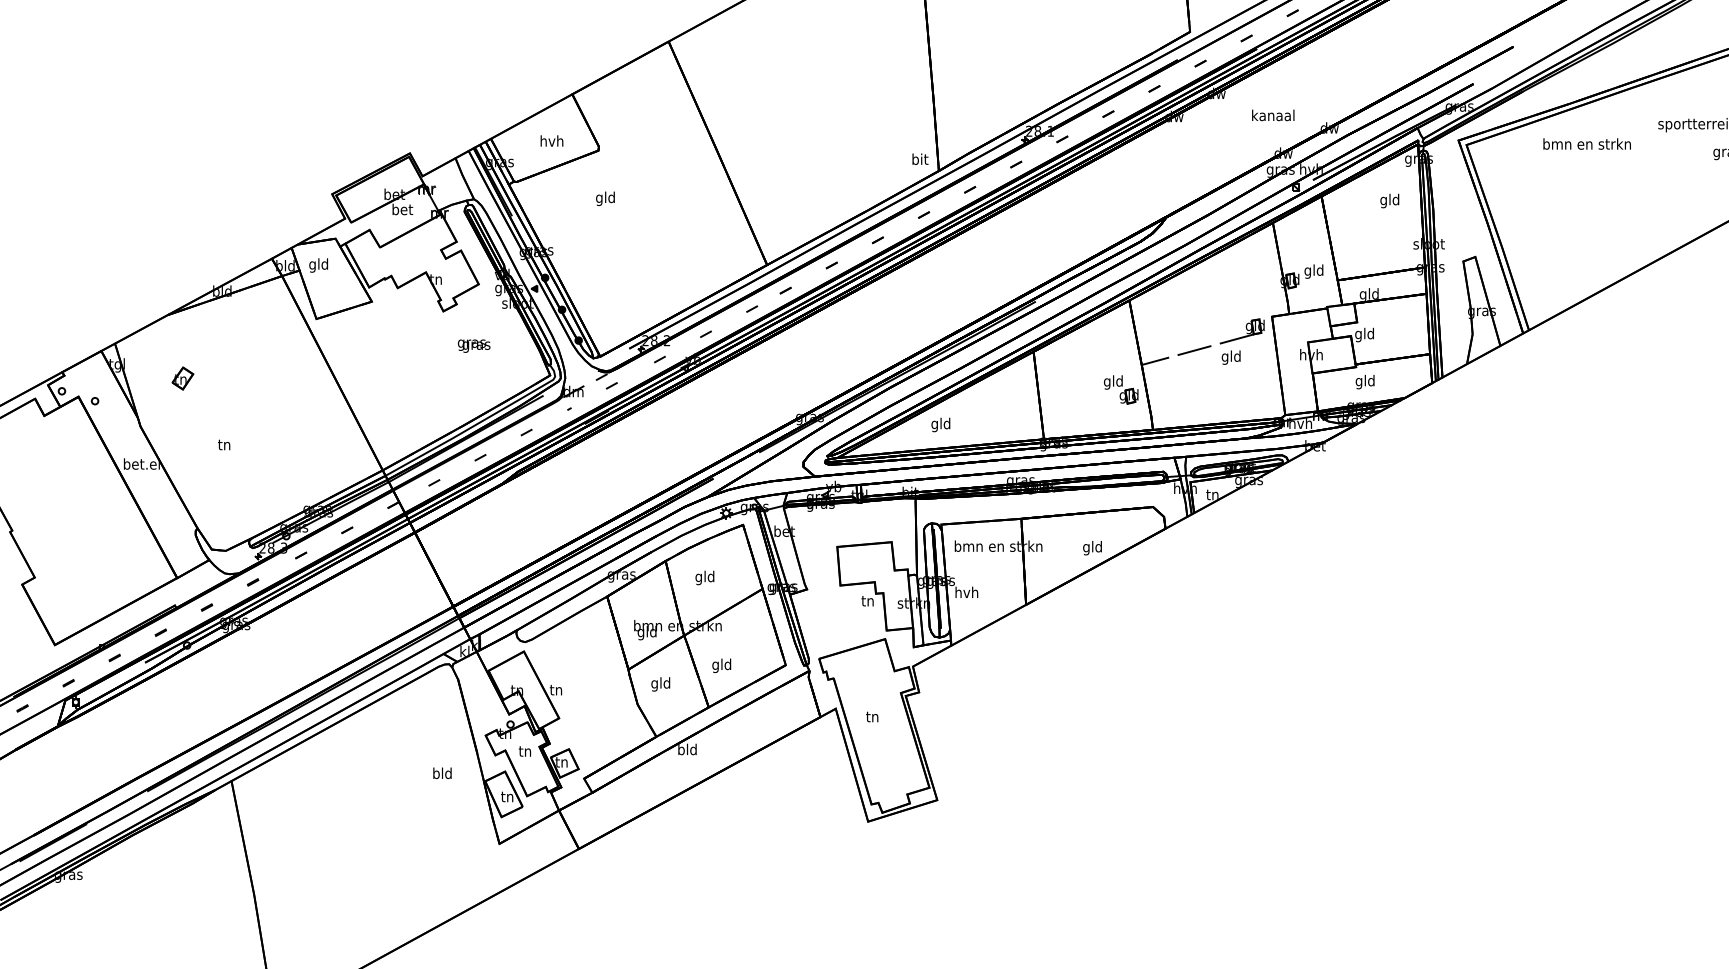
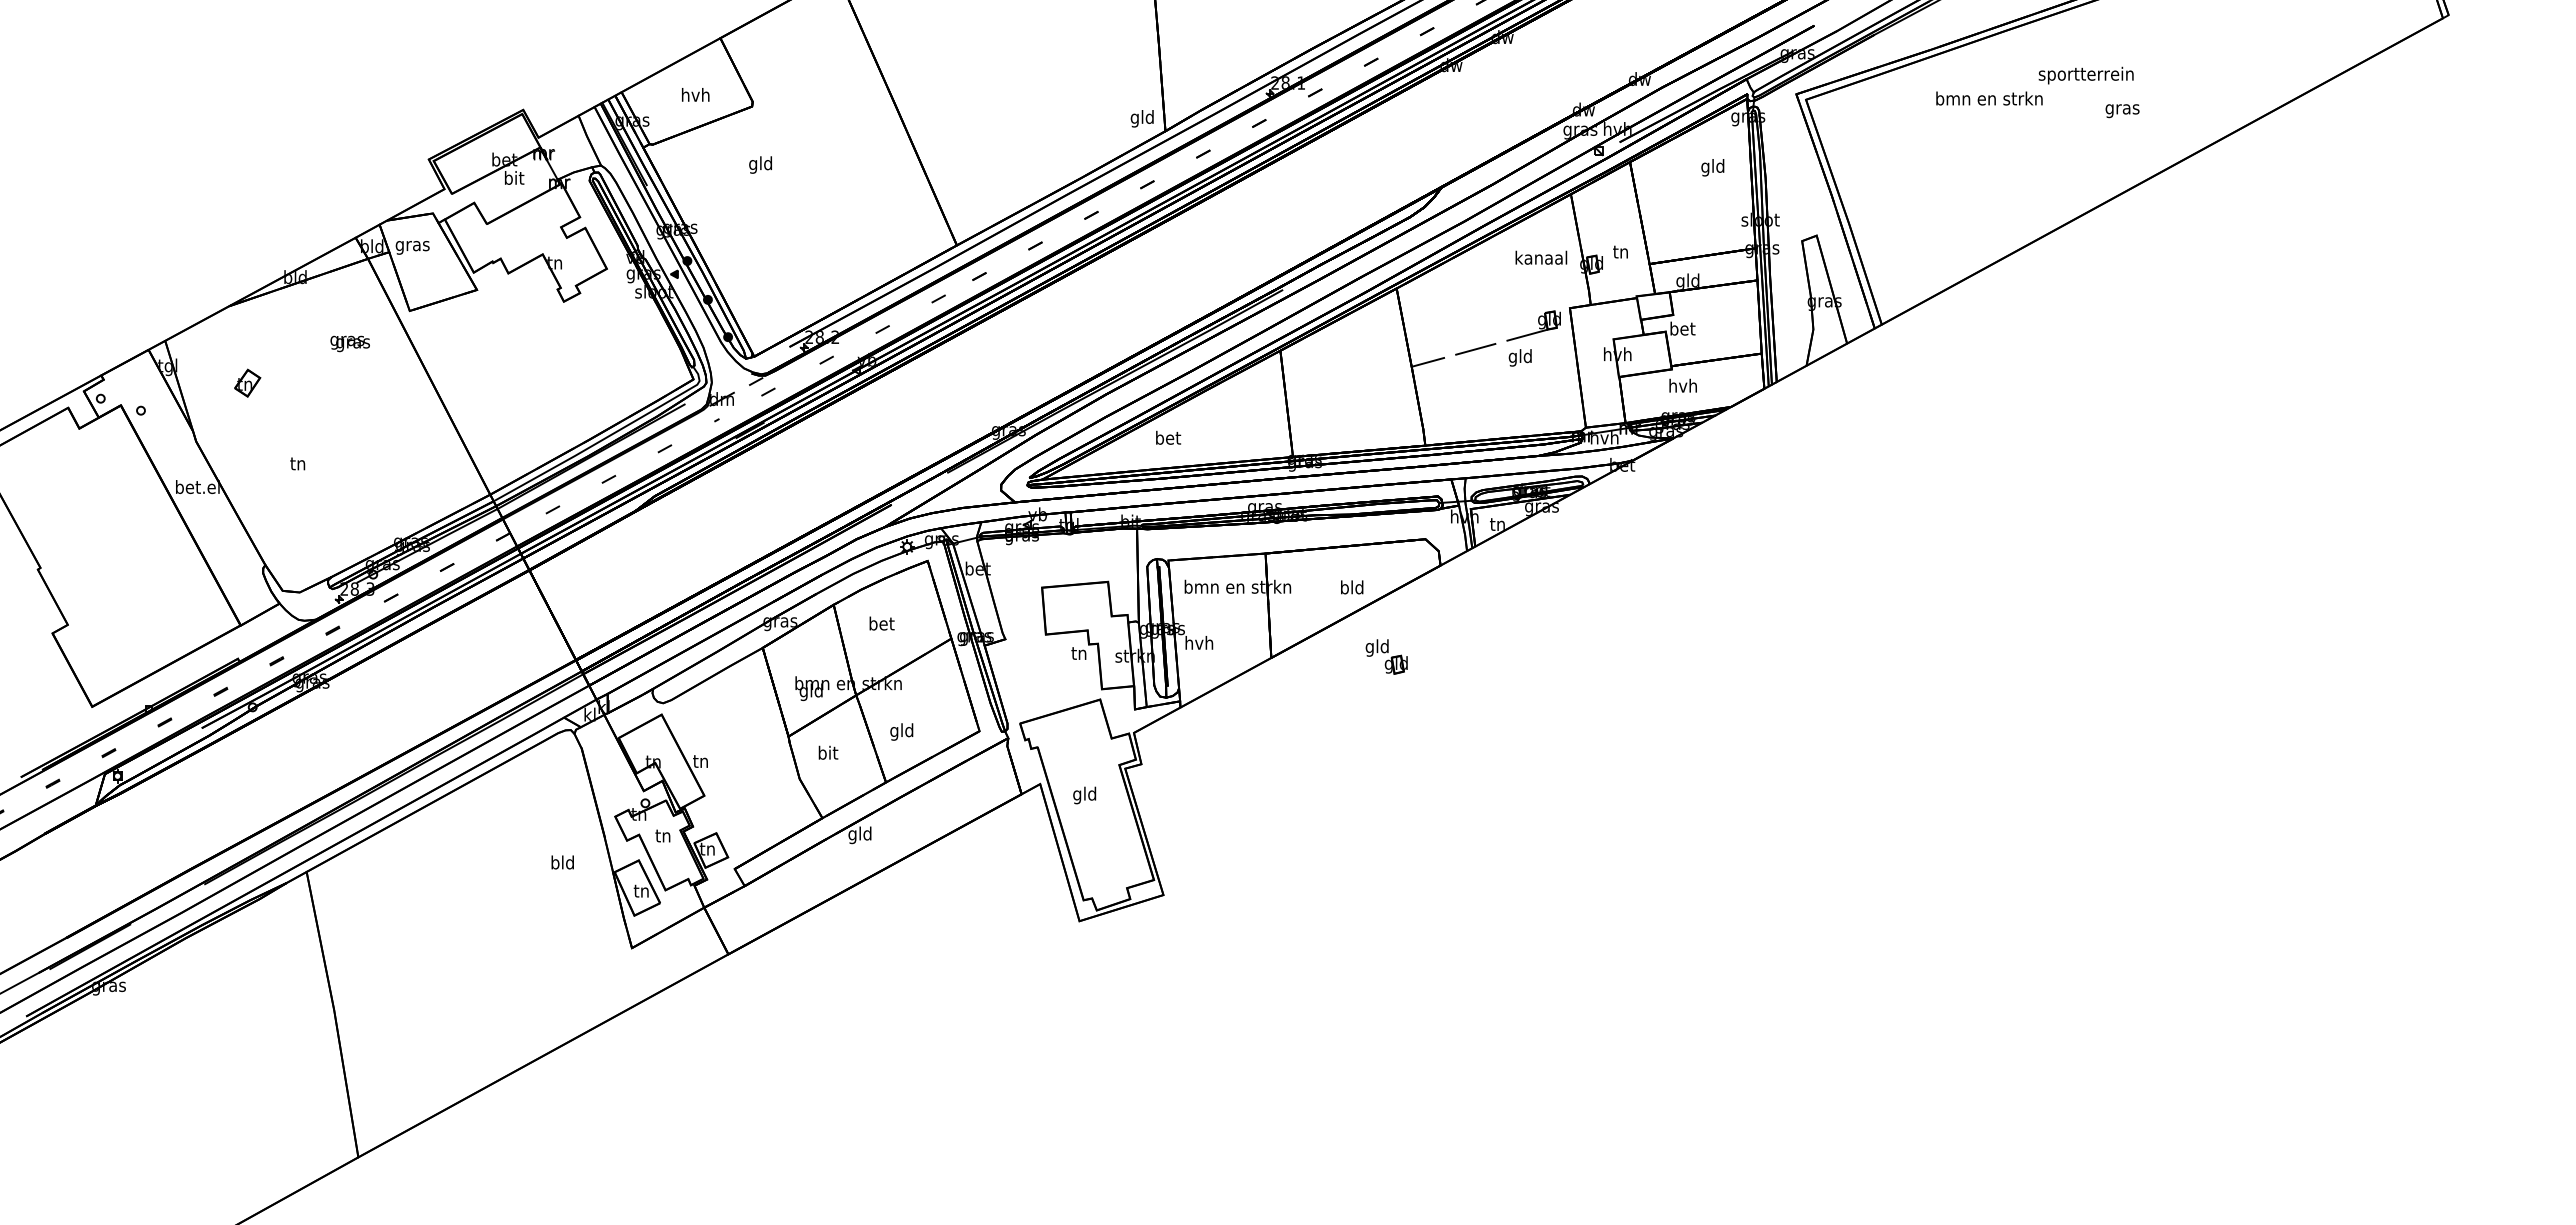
text: (1273, 115) -> (1541, 257), moved
text: (1587, 144) -> (1989, 98), moved
text: (919, 160) -> (1141, 118), bit -> gld
text: (402, 209) -> (514, 177), bet -> bit
text: (318, 265) -> (412, 245), gld -> gras
text: (1313, 271) -> (1620, 253), gld -> tn
text: (1364, 335) -> (1682, 330), gld -> bet
text: (473, 345) -> (349, 343), moved
text: (1364, 382) -> (1682, 387), gld -> hvh
part: (1121, 389) -> (1386, 656), moved
text: (941, 424) -> (1168, 439), gld -> bet
text: (1086, 547) -> (1344, 588), gld -> bld
text: (705, 578) -> (881, 625), gld -> bet
text: (660, 684) -> (827, 754), gld -> bit
text: (872, 718) -> (1084, 795), tn -> gld
text: (681, 751) -> (852, 835), bld -> gld

